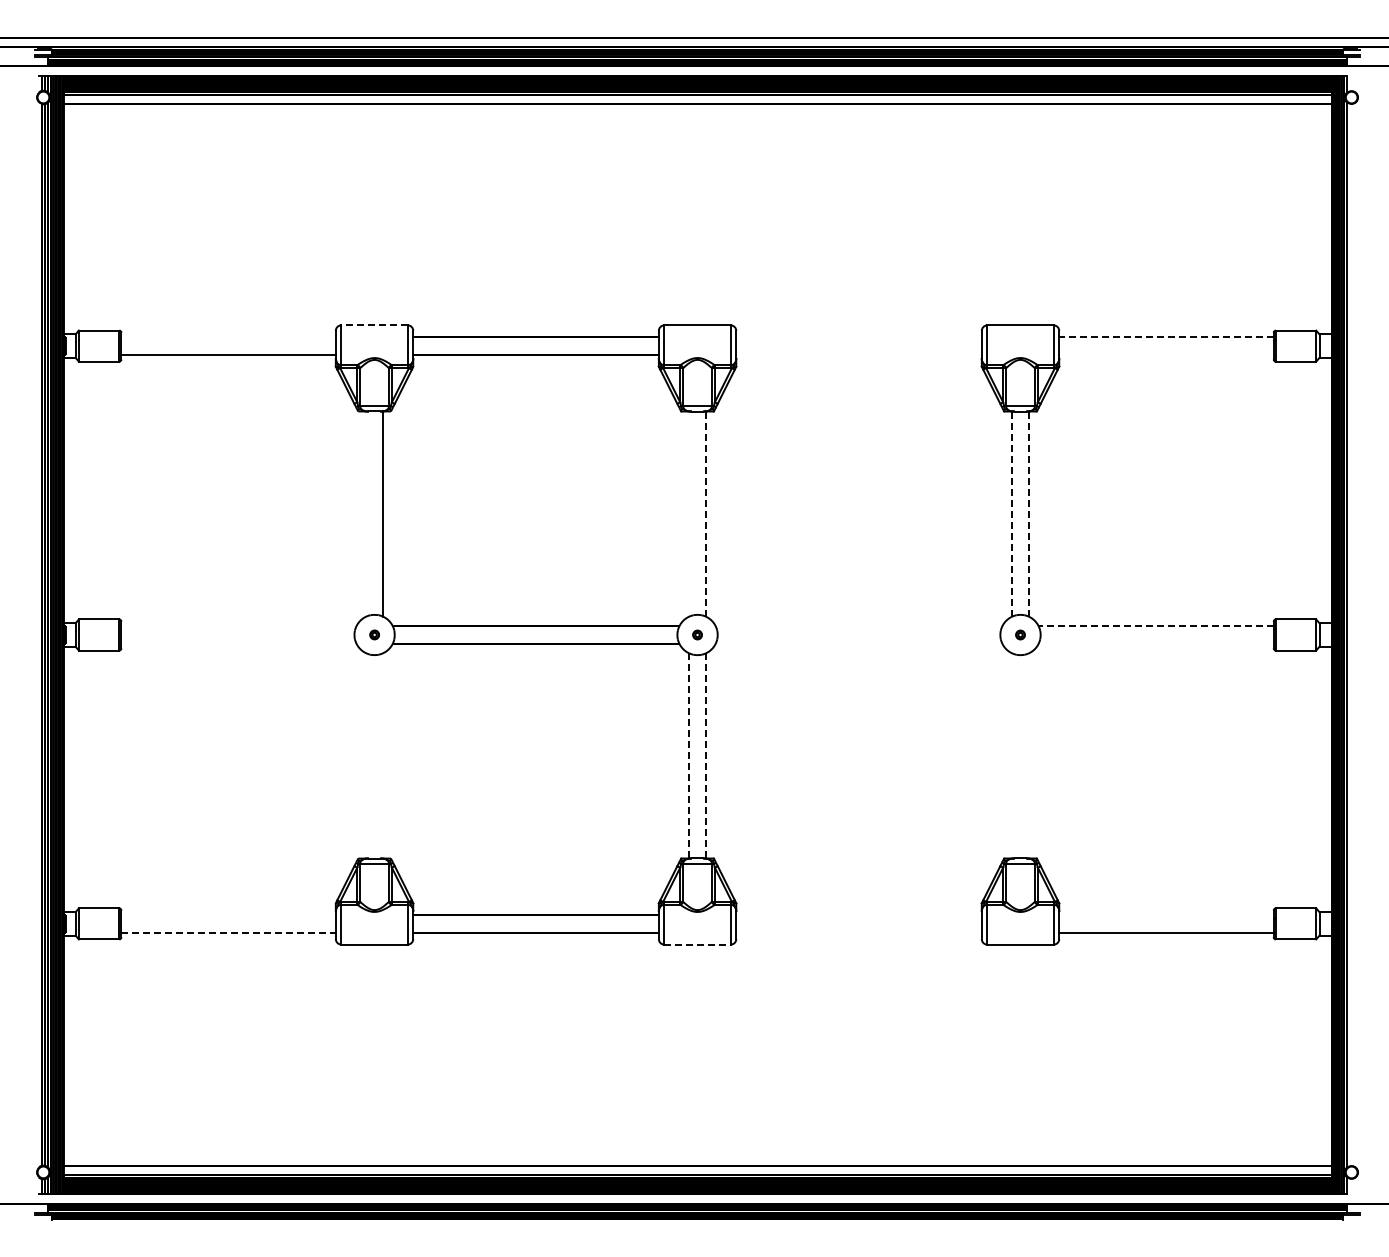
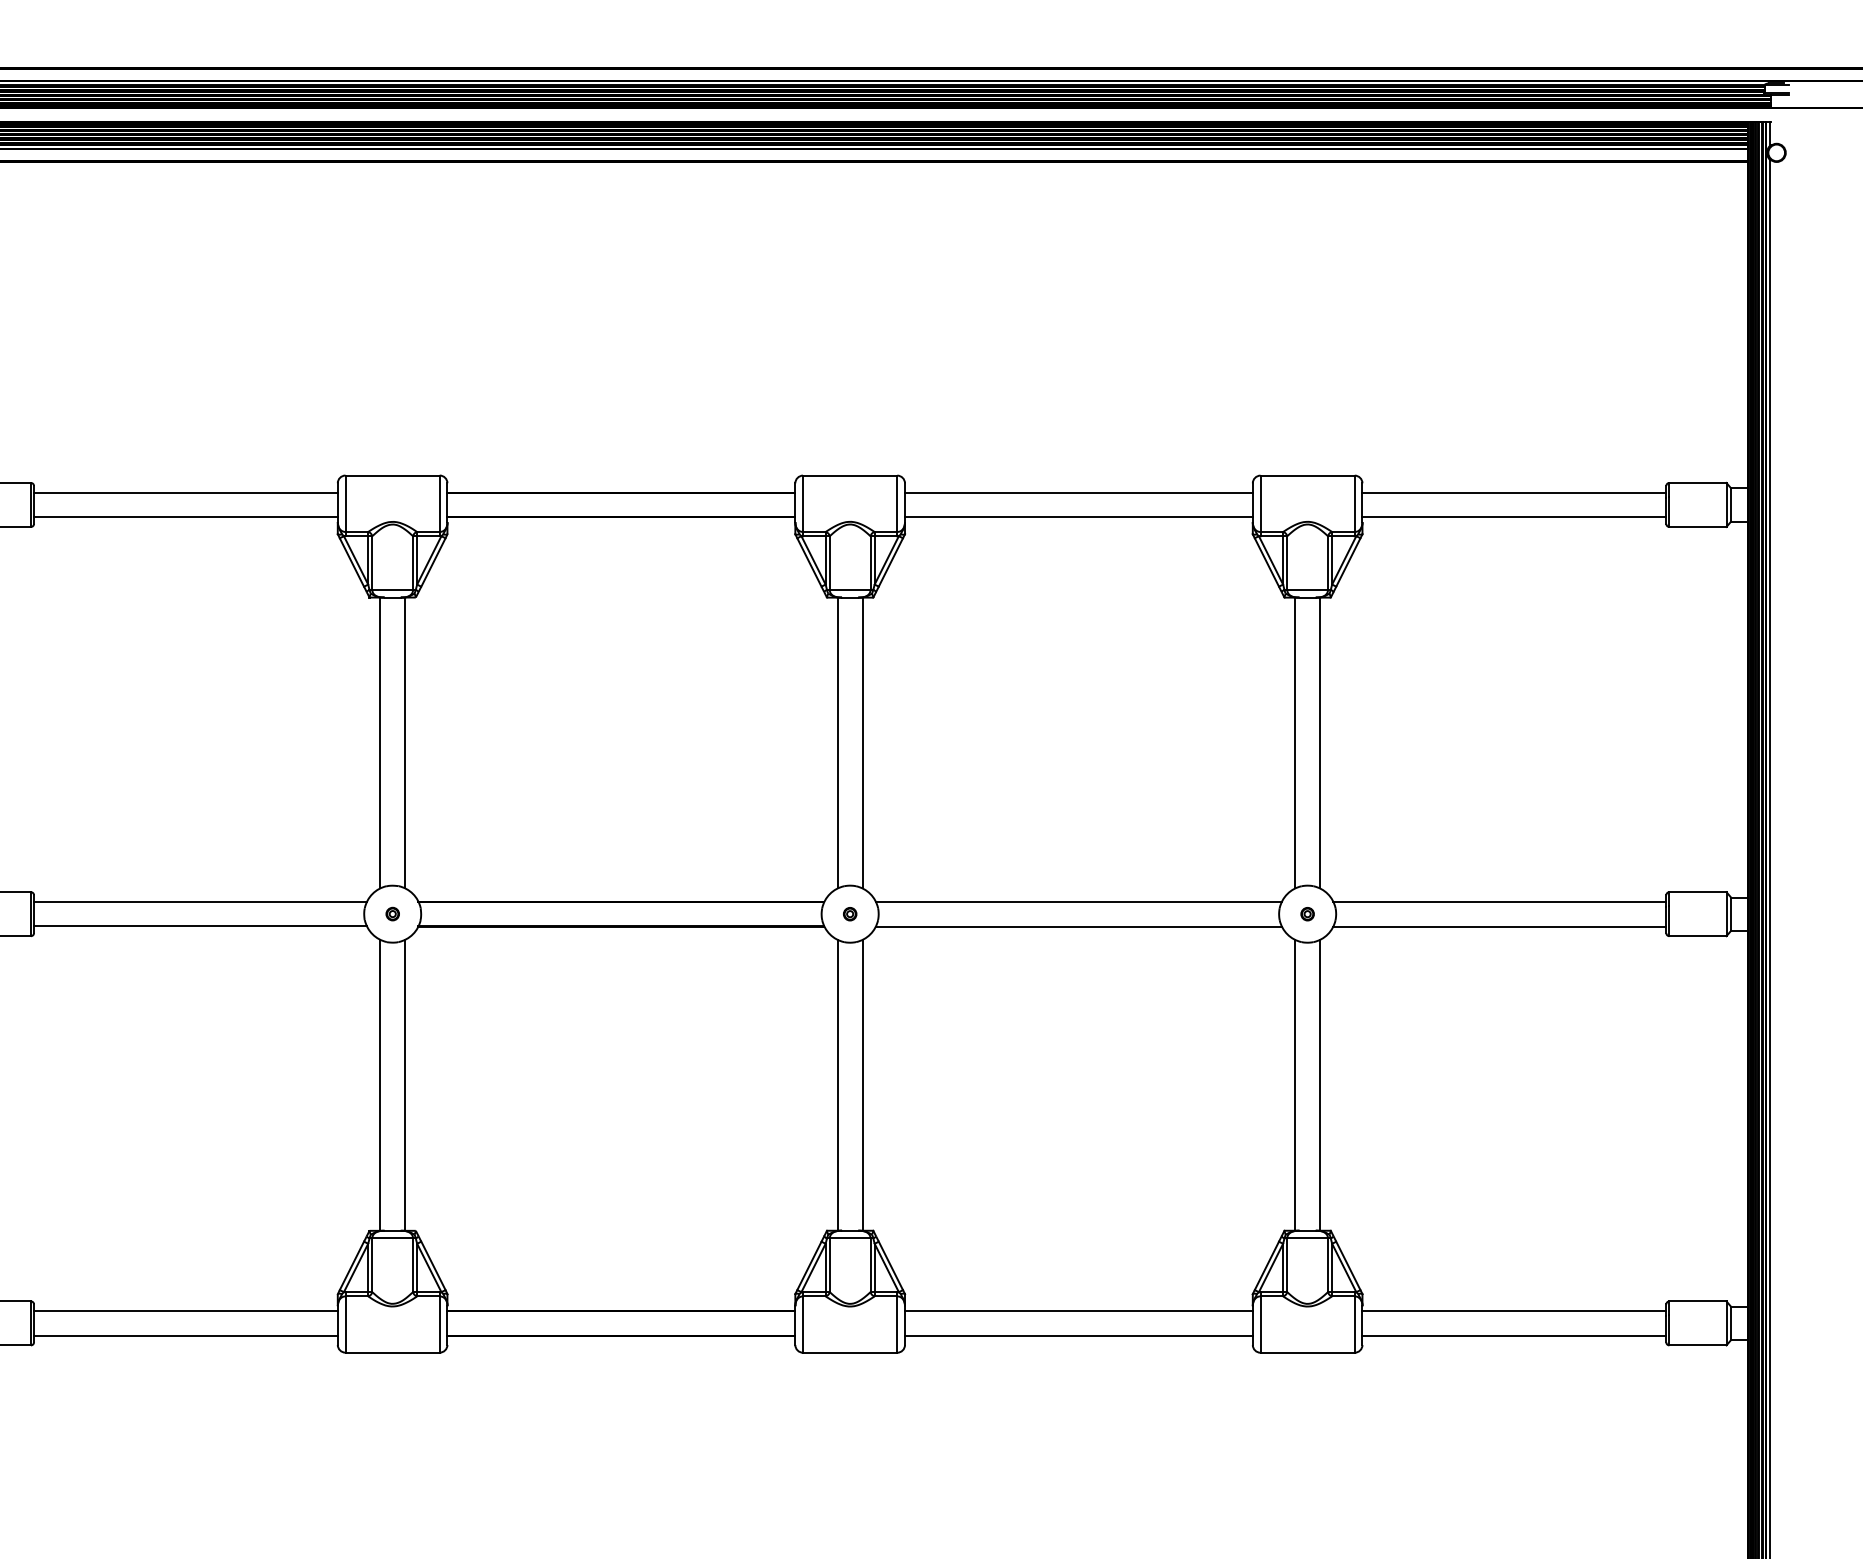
line: (374, 325) -> (392, 475), dashed -> solid
line: (228, 337) -> (185, 492), added
line: (858, 337) -> (1078, 492), added
line: (1165, 337) -> (1513, 492), dashed -> solid
line: (858, 354) -> (1078, 516), added
line: (1166, 354) -> (1514, 516), added
line: (365, 513) -> (379, 742), added
line: (688, 513) -> (837, 742), added
line: (706, 514) -> (862, 743), dashed -> solid
line: (1011, 514) -> (1294, 743), dashed -> solid
line: (1029, 514) -> (1320, 743), dashed -> solid
line: (238, 626) -> (199, 902), added
line: (858, 626) -> (1078, 902), added
line: (1156, 626) -> (1500, 902), dashed -> solid
line: (238, 643) -> (199, 926), added
line: (858, 643) -> (1078, 926), added
line: (1155, 643) -> (1498, 926), added
line: (365, 755) -> (379, 1084), added
line: (383, 755) -> (405, 1084), added
line: (688, 755) -> (837, 1084), dashed -> solid
line: (706, 755) -> (862, 1084), dashed -> solid
line: (1011, 755) -> (1294, 1084), added
line: (1029, 755) -> (1320, 1084), added
line: (228, 915) -> (185, 1311), added
line: (858, 915) -> (1078, 1311), added
line: (1166, 915) -> (1514, 1311), added
line: (229, 932) -> (187, 1335), dashed -> solid
line: (858, 932) -> (1078, 1335), added
line: (698, 944) -> (851, 1352), dashed -> solid

